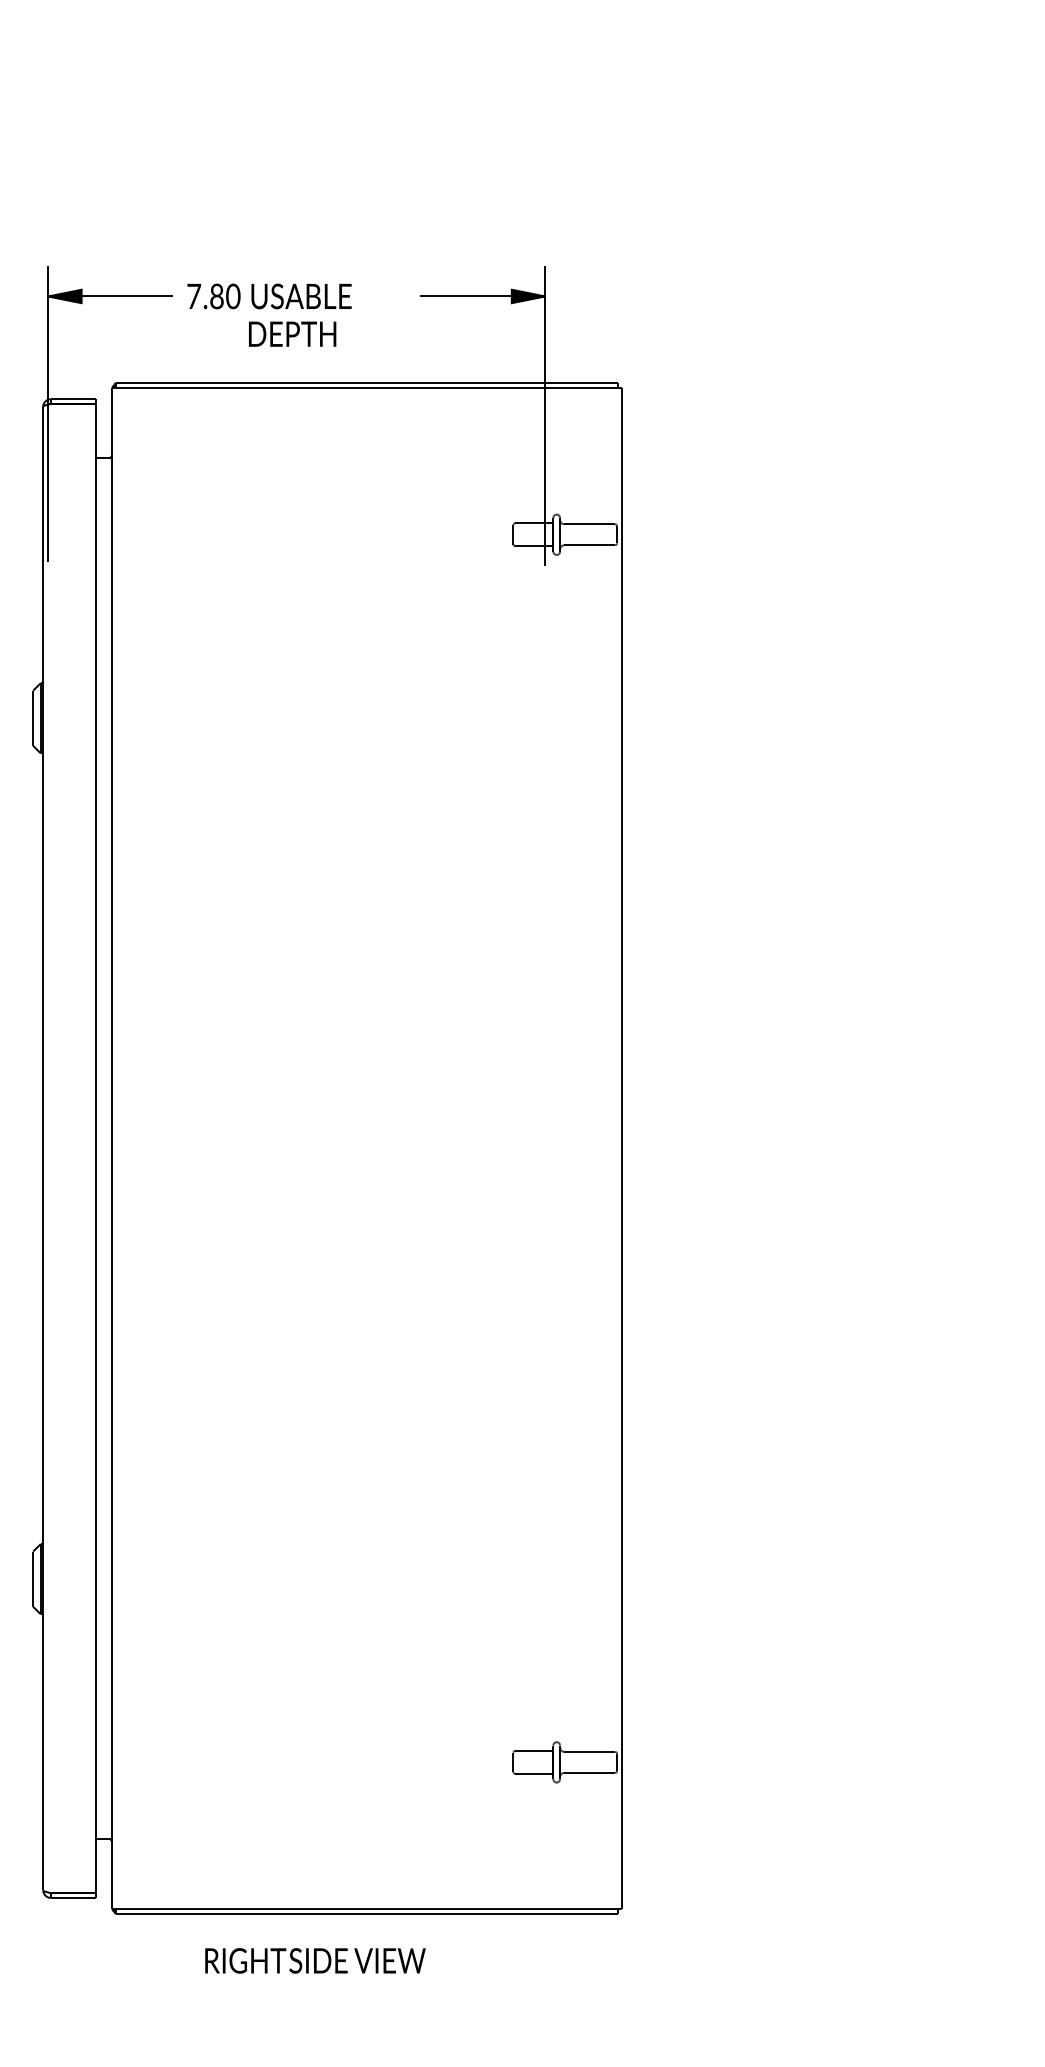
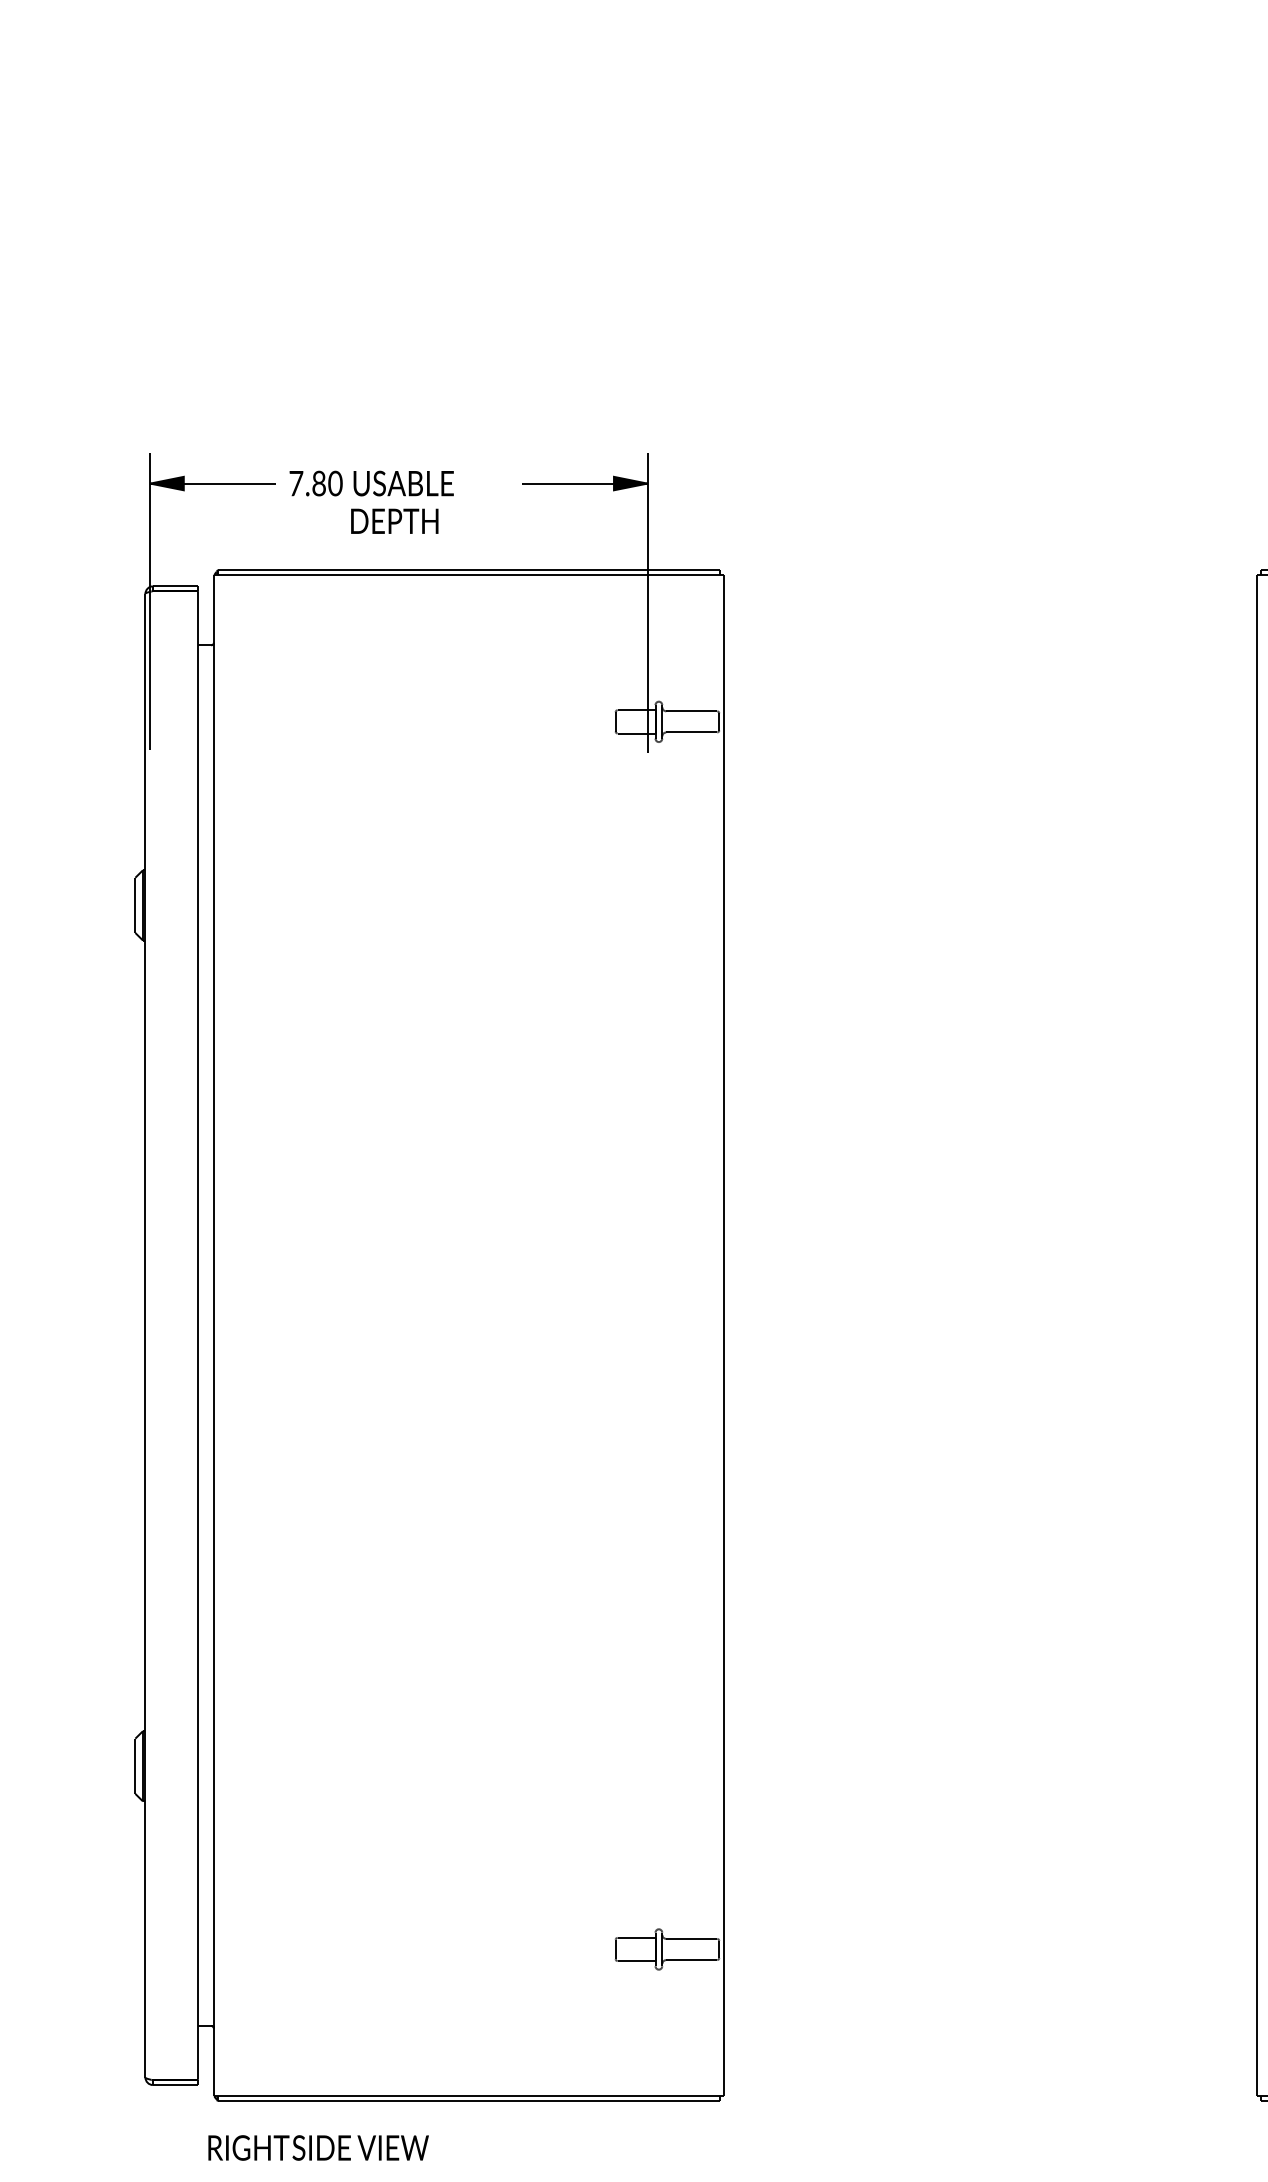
text: (315, 1960) -> (318, 2147), moved

